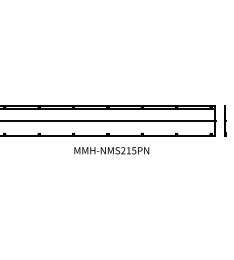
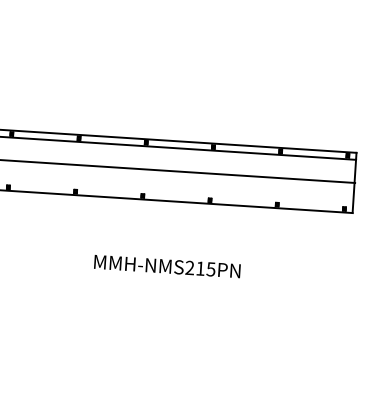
text: (111, 150) -> (166, 266), moved

